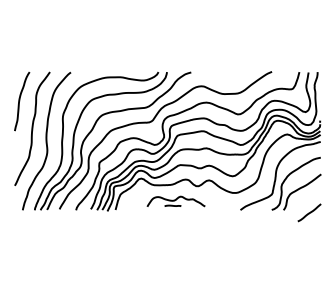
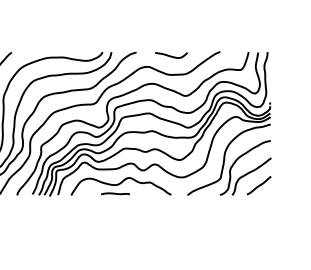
curve: (224, 75) -> (171, 55), added
part: (175, 201) -> (120, 186), size x1.67
line: (309, 212) -> (259, 185), moved

